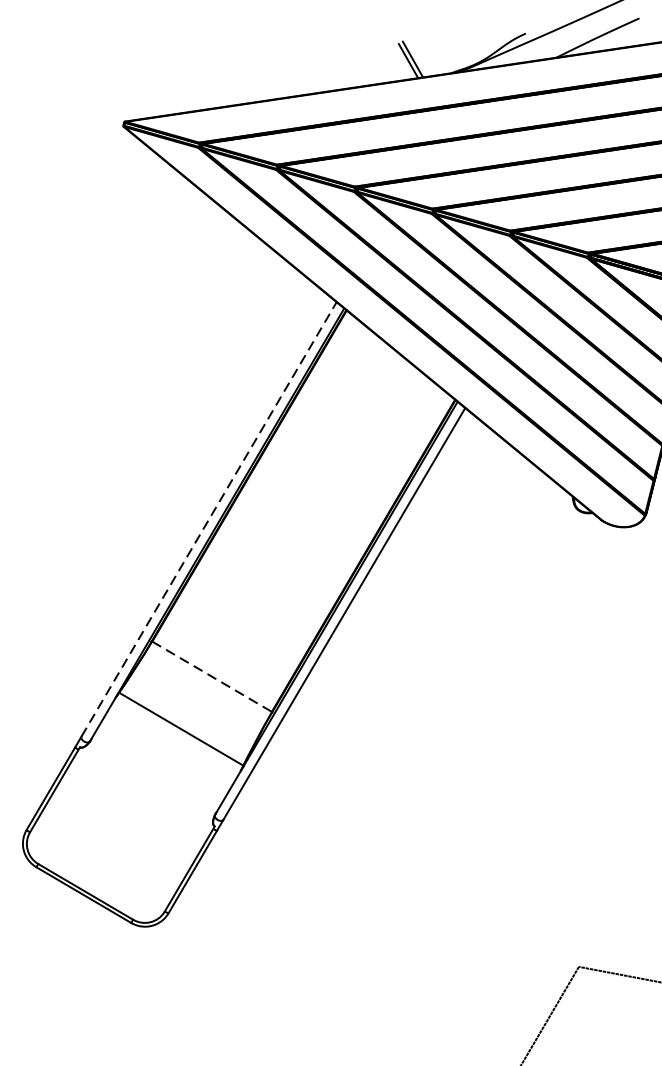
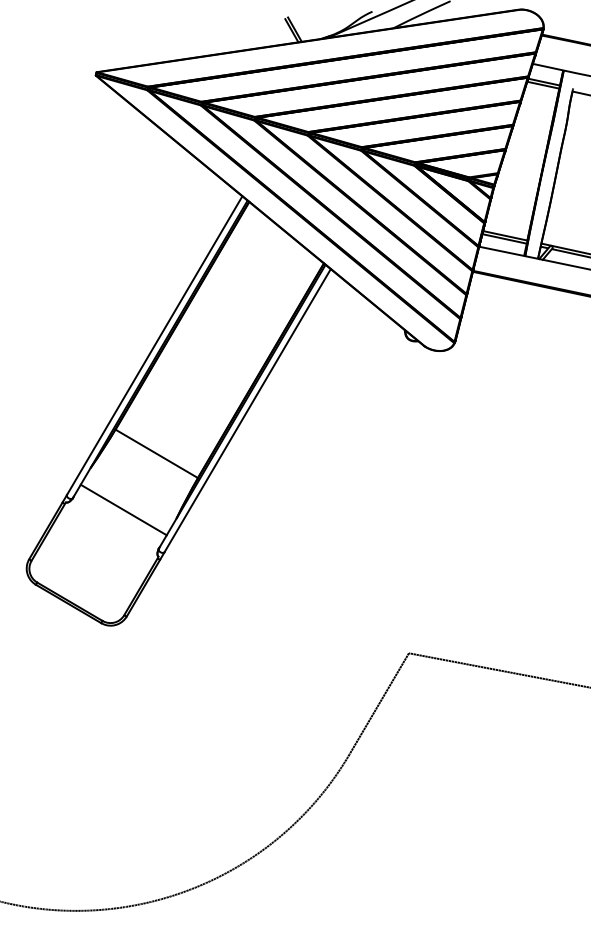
line: (208, 519) -> (154, 345), dashed -> solid
line: (211, 676) -> (156, 453), dashed -> solid
line: (181, 728) -> (123, 509), moved

